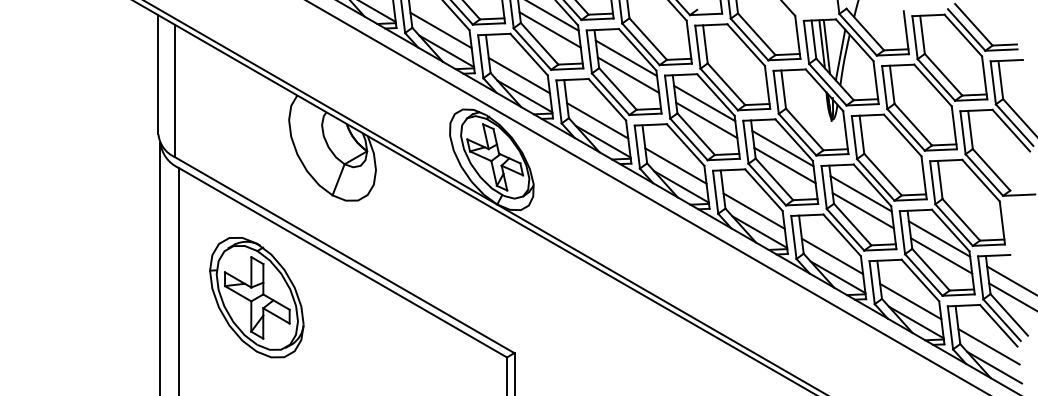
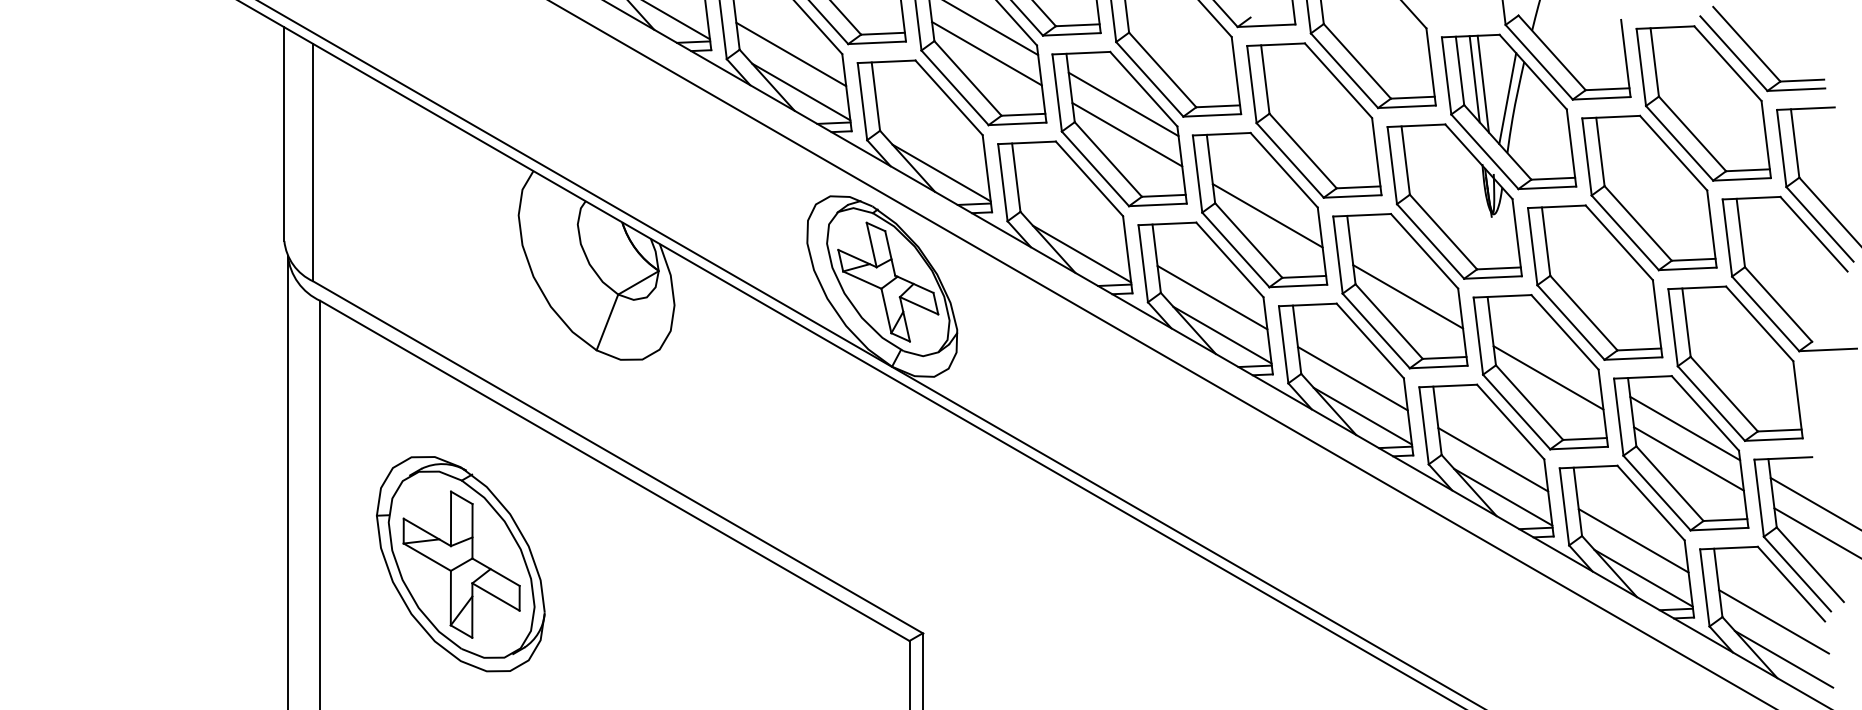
line: (519, 75) -> (931, 135), removed
line: (704, 103) -> (1263, 185), removed
line: (597, 120) -> (1071, 215), removed
line: (782, 148) -> (1403, 266), removed
line: (860, 193) -> (1543, 346), removed
part: (256, 297) -> (460, 563), moved

